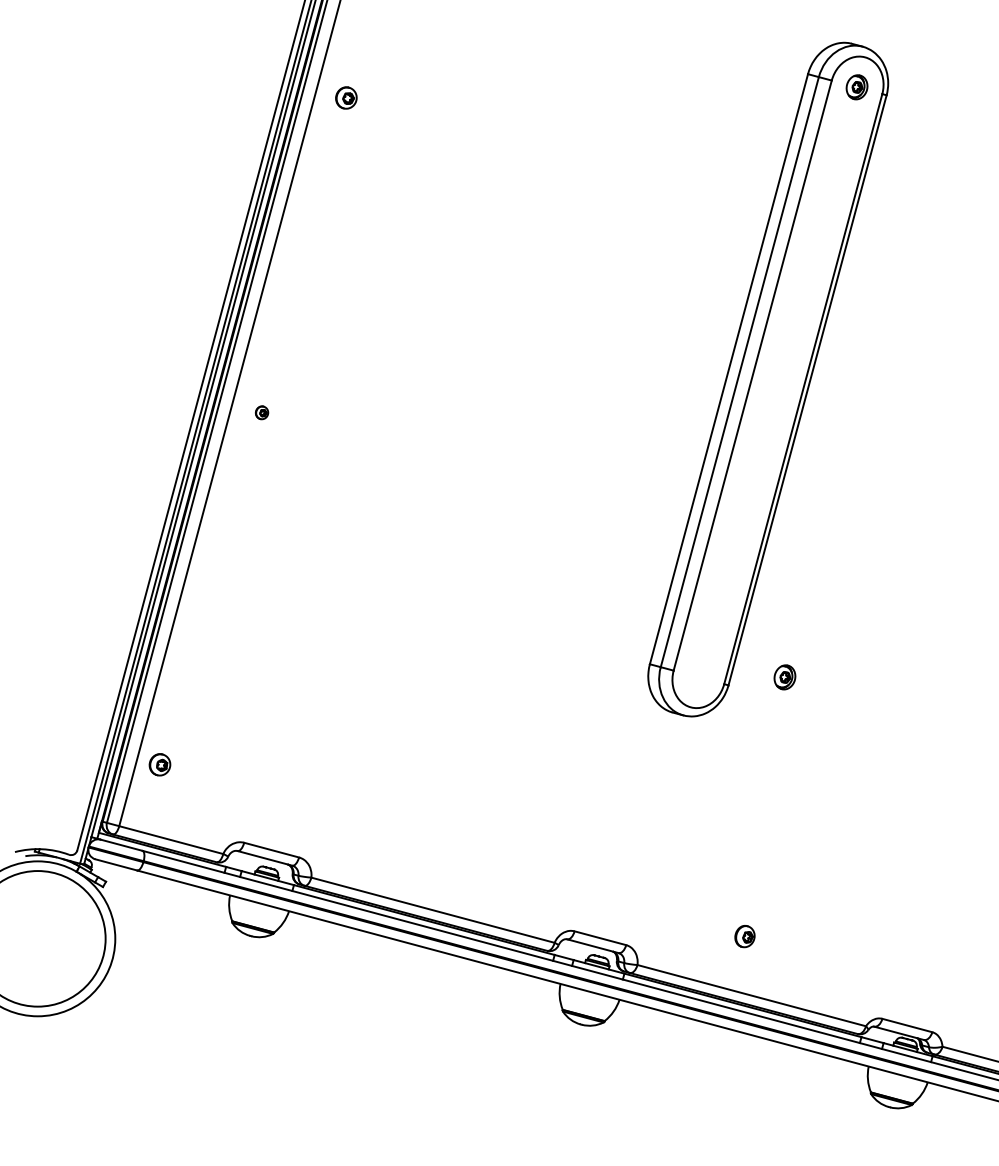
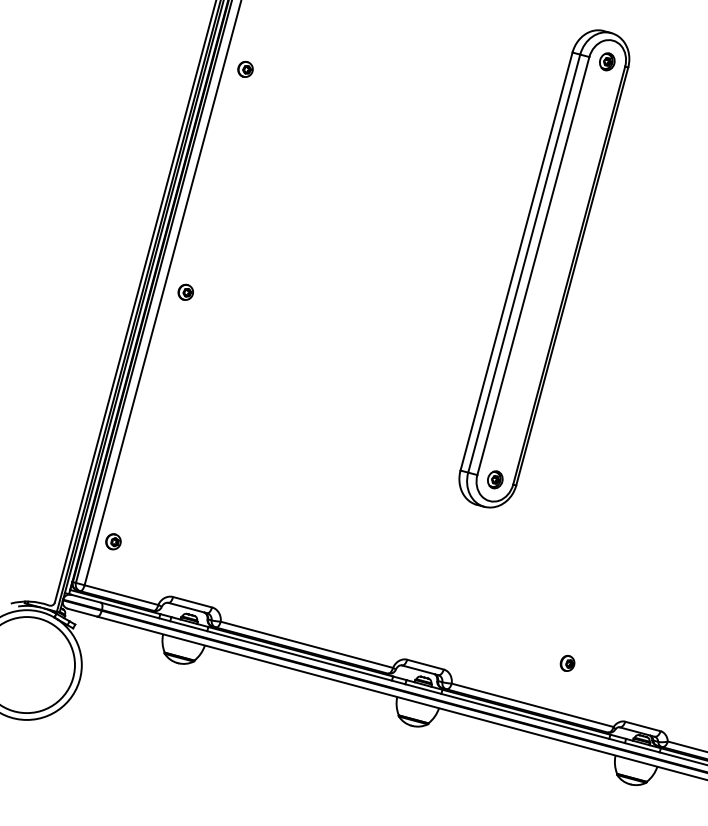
part: (261, 412) -> (185, 292), size x1.67
part: (784, 677) -> (494, 479), moved
part: (744, 936) -> (567, 663), moved

